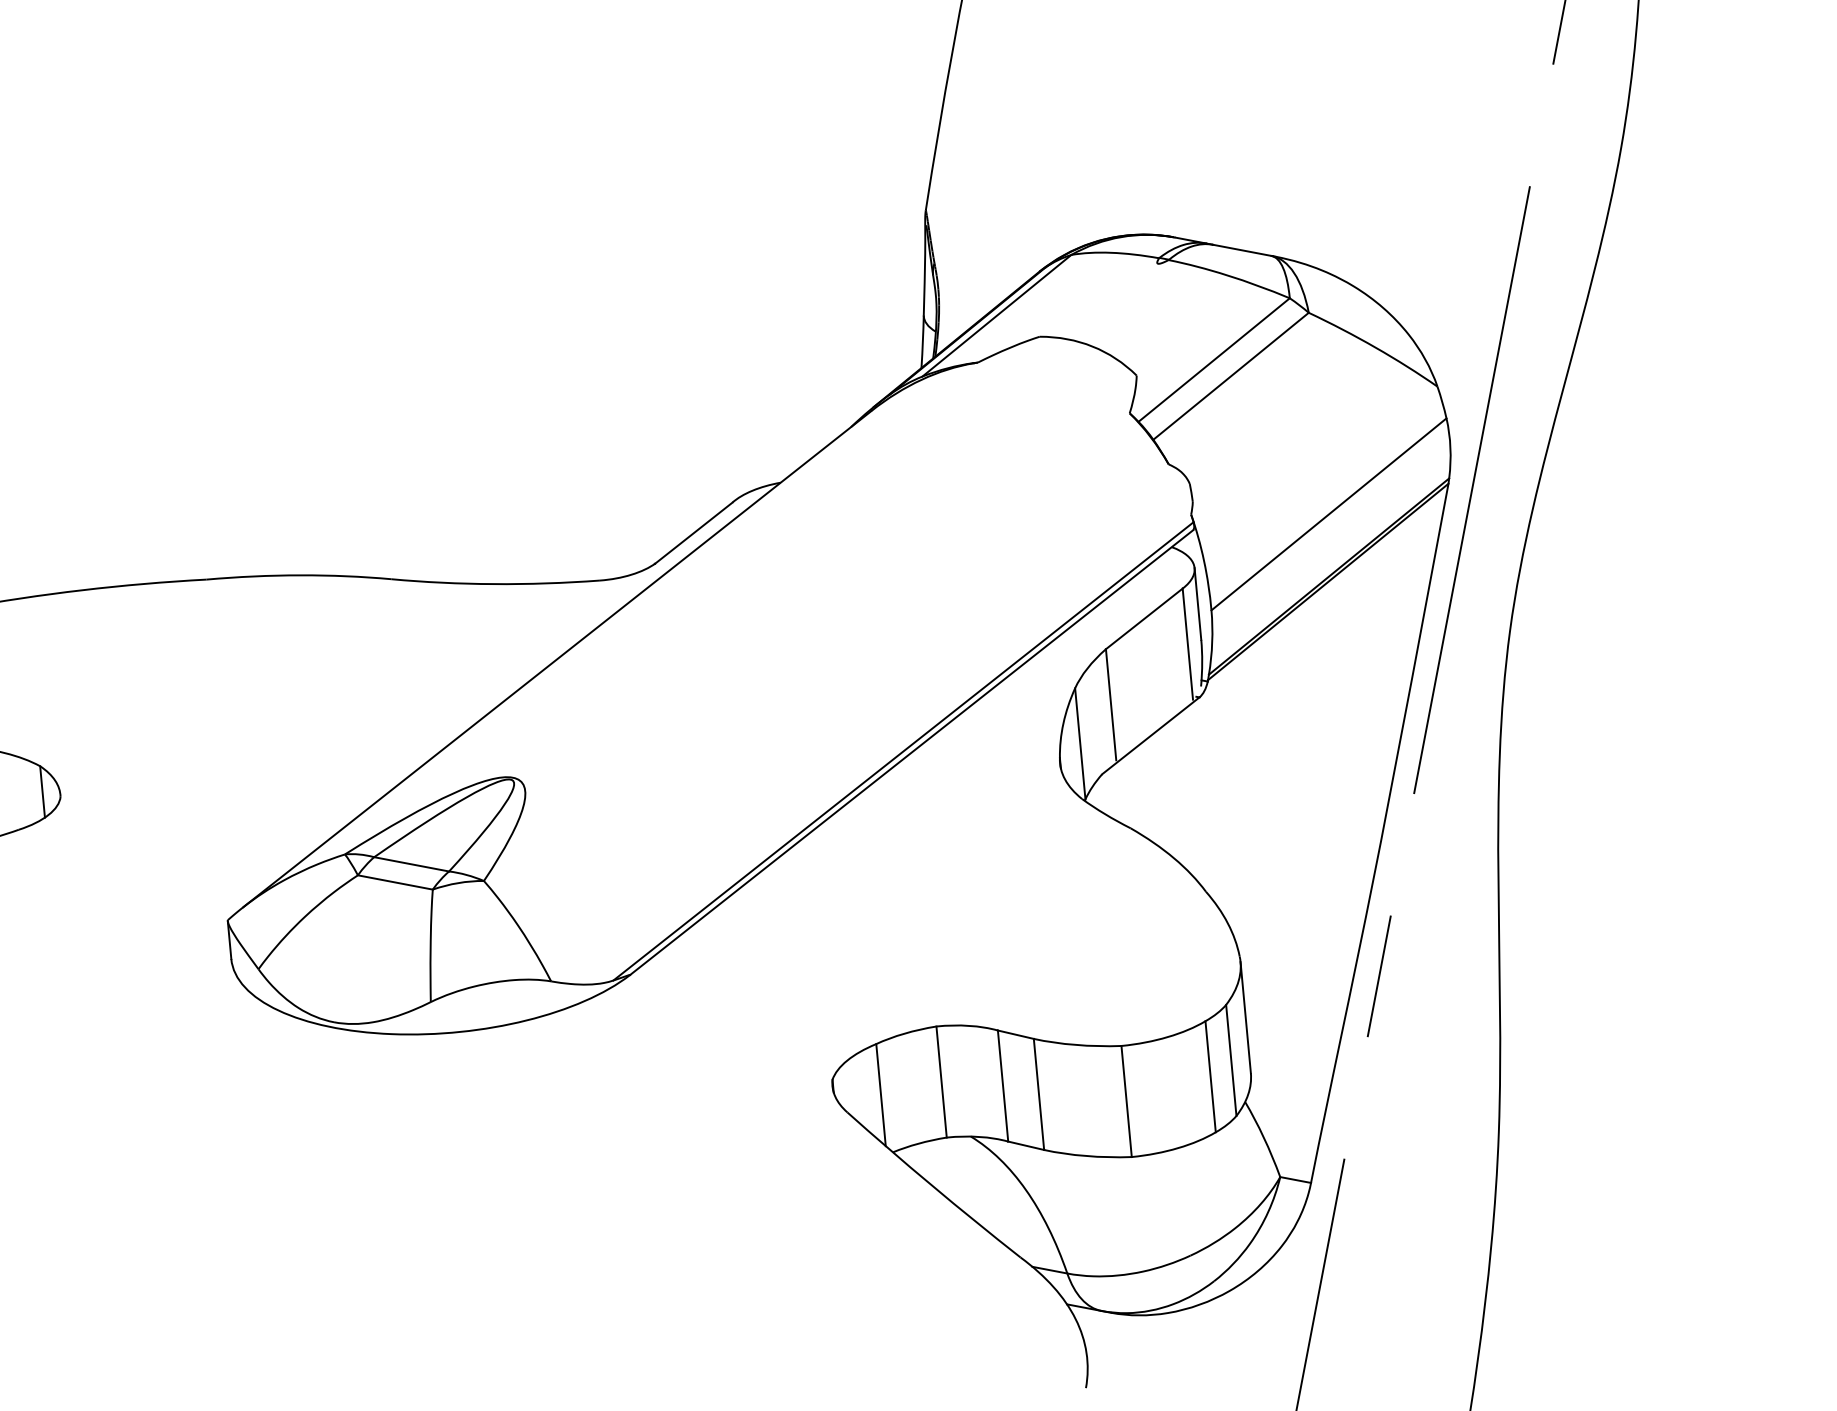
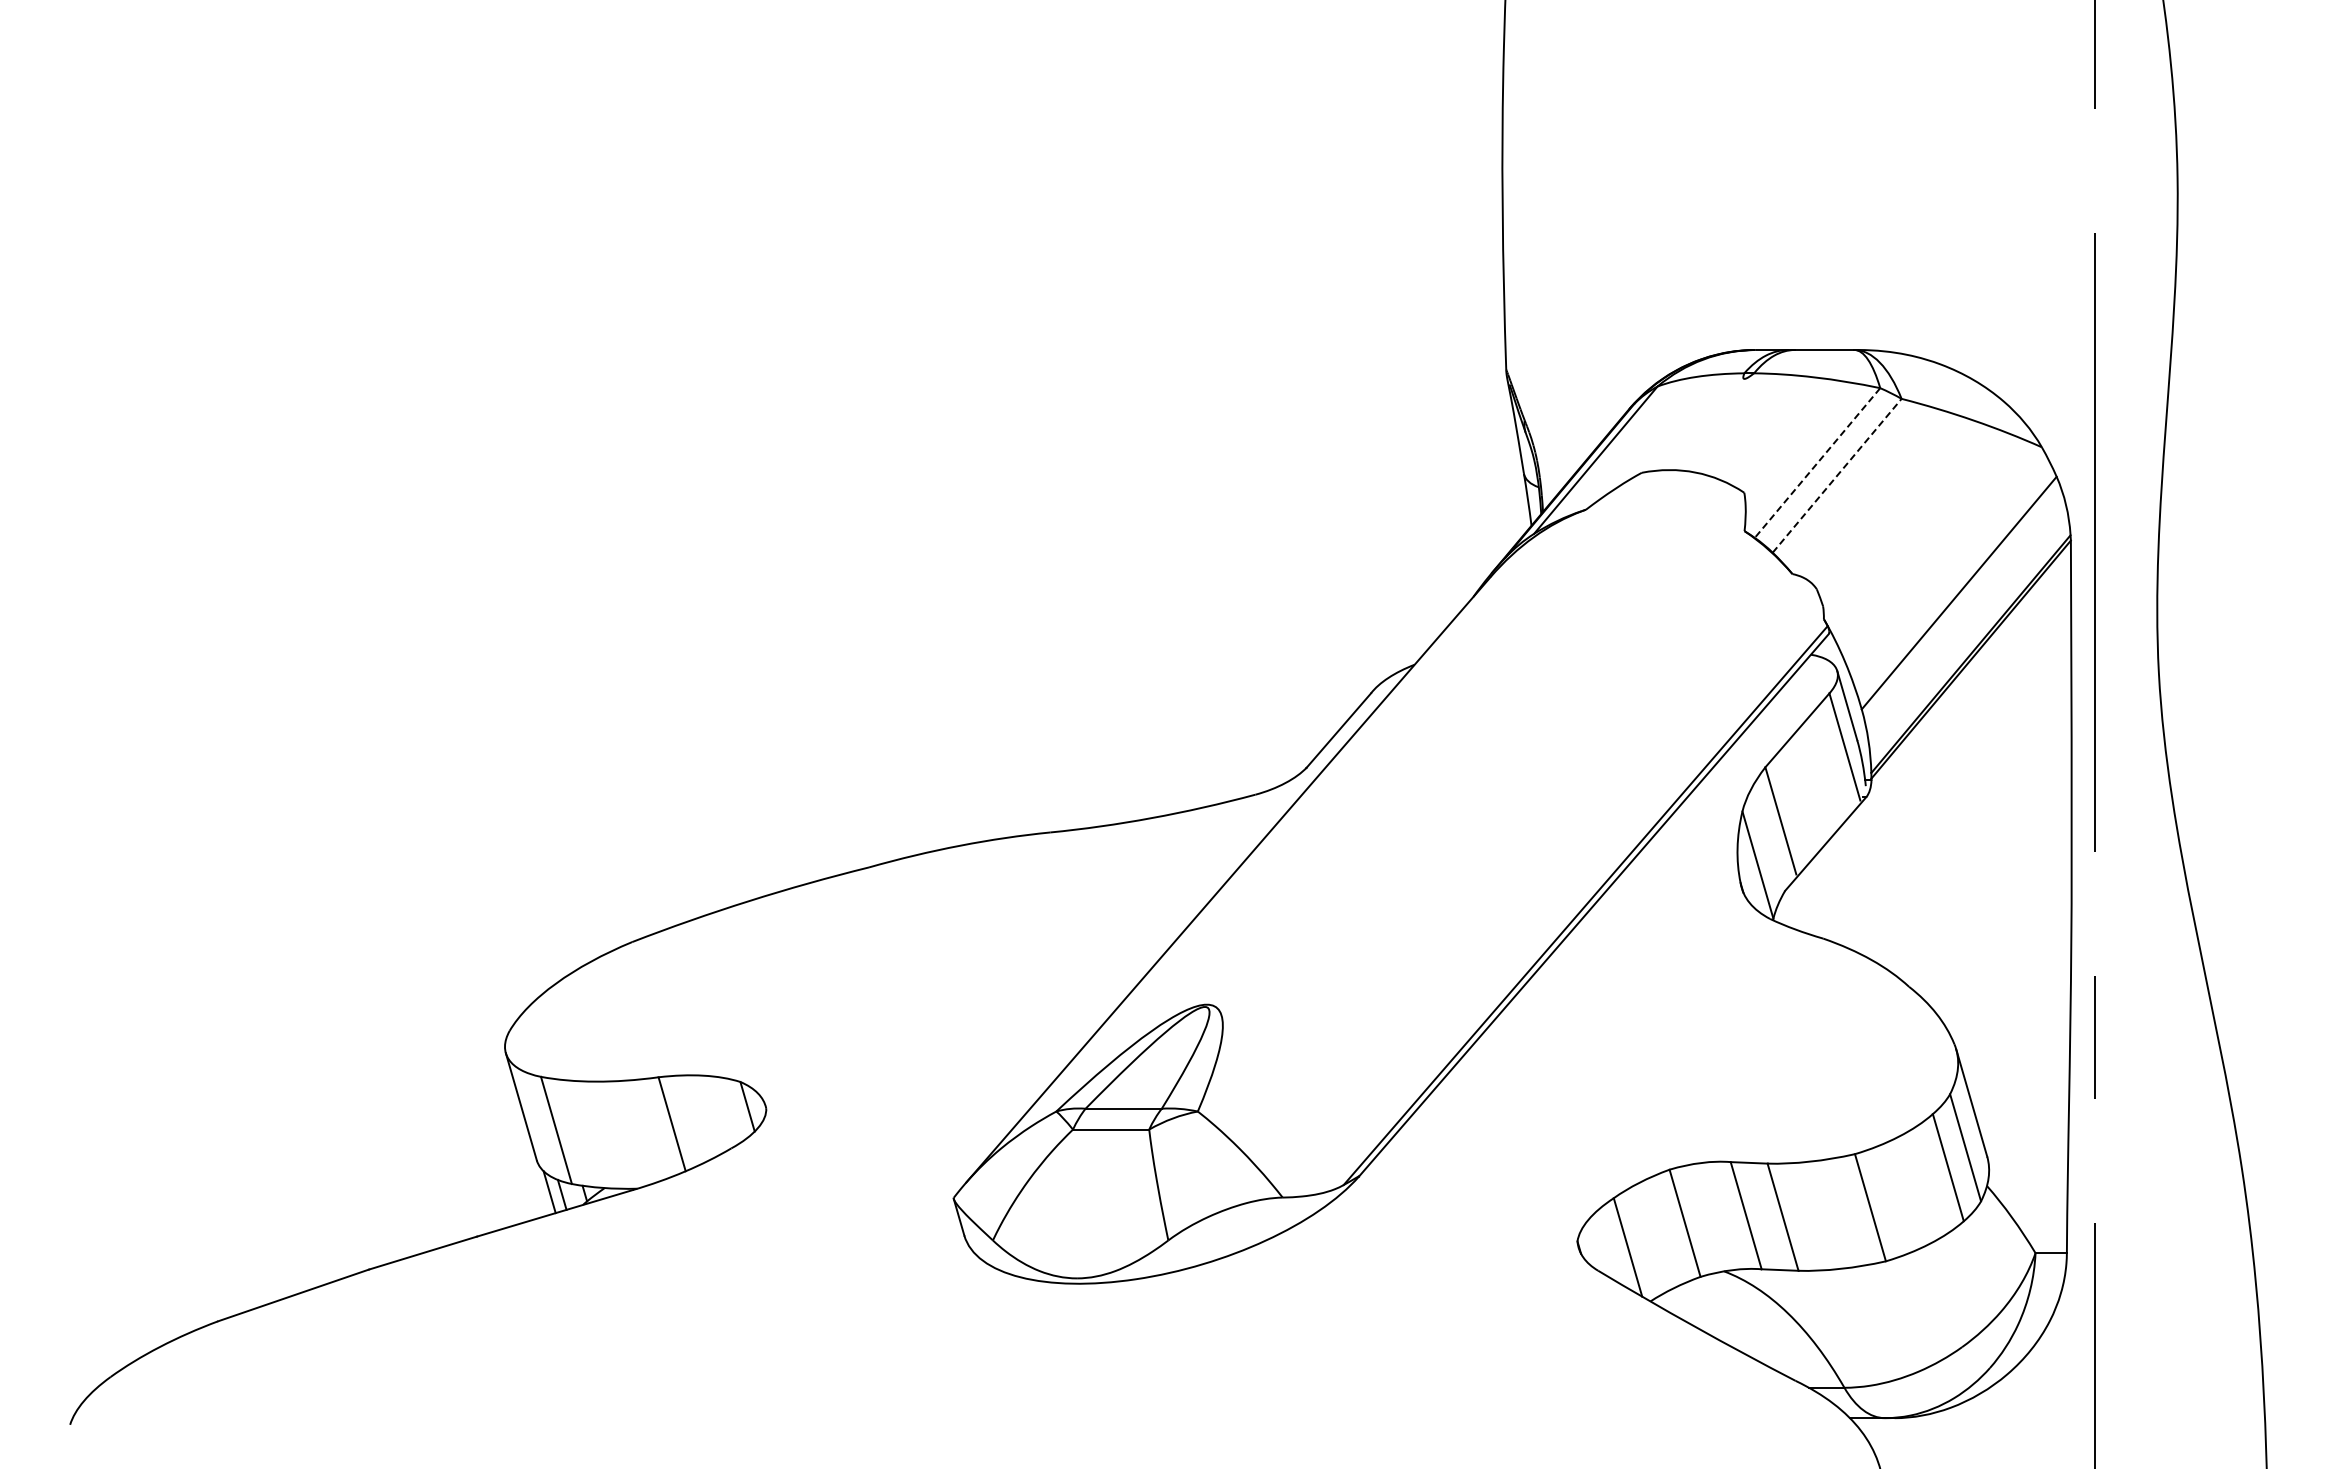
line: (1214, 360) -> (1817, 463), solid -> dashed
line: (1231, 376) -> (1837, 475), solid -> dashed

